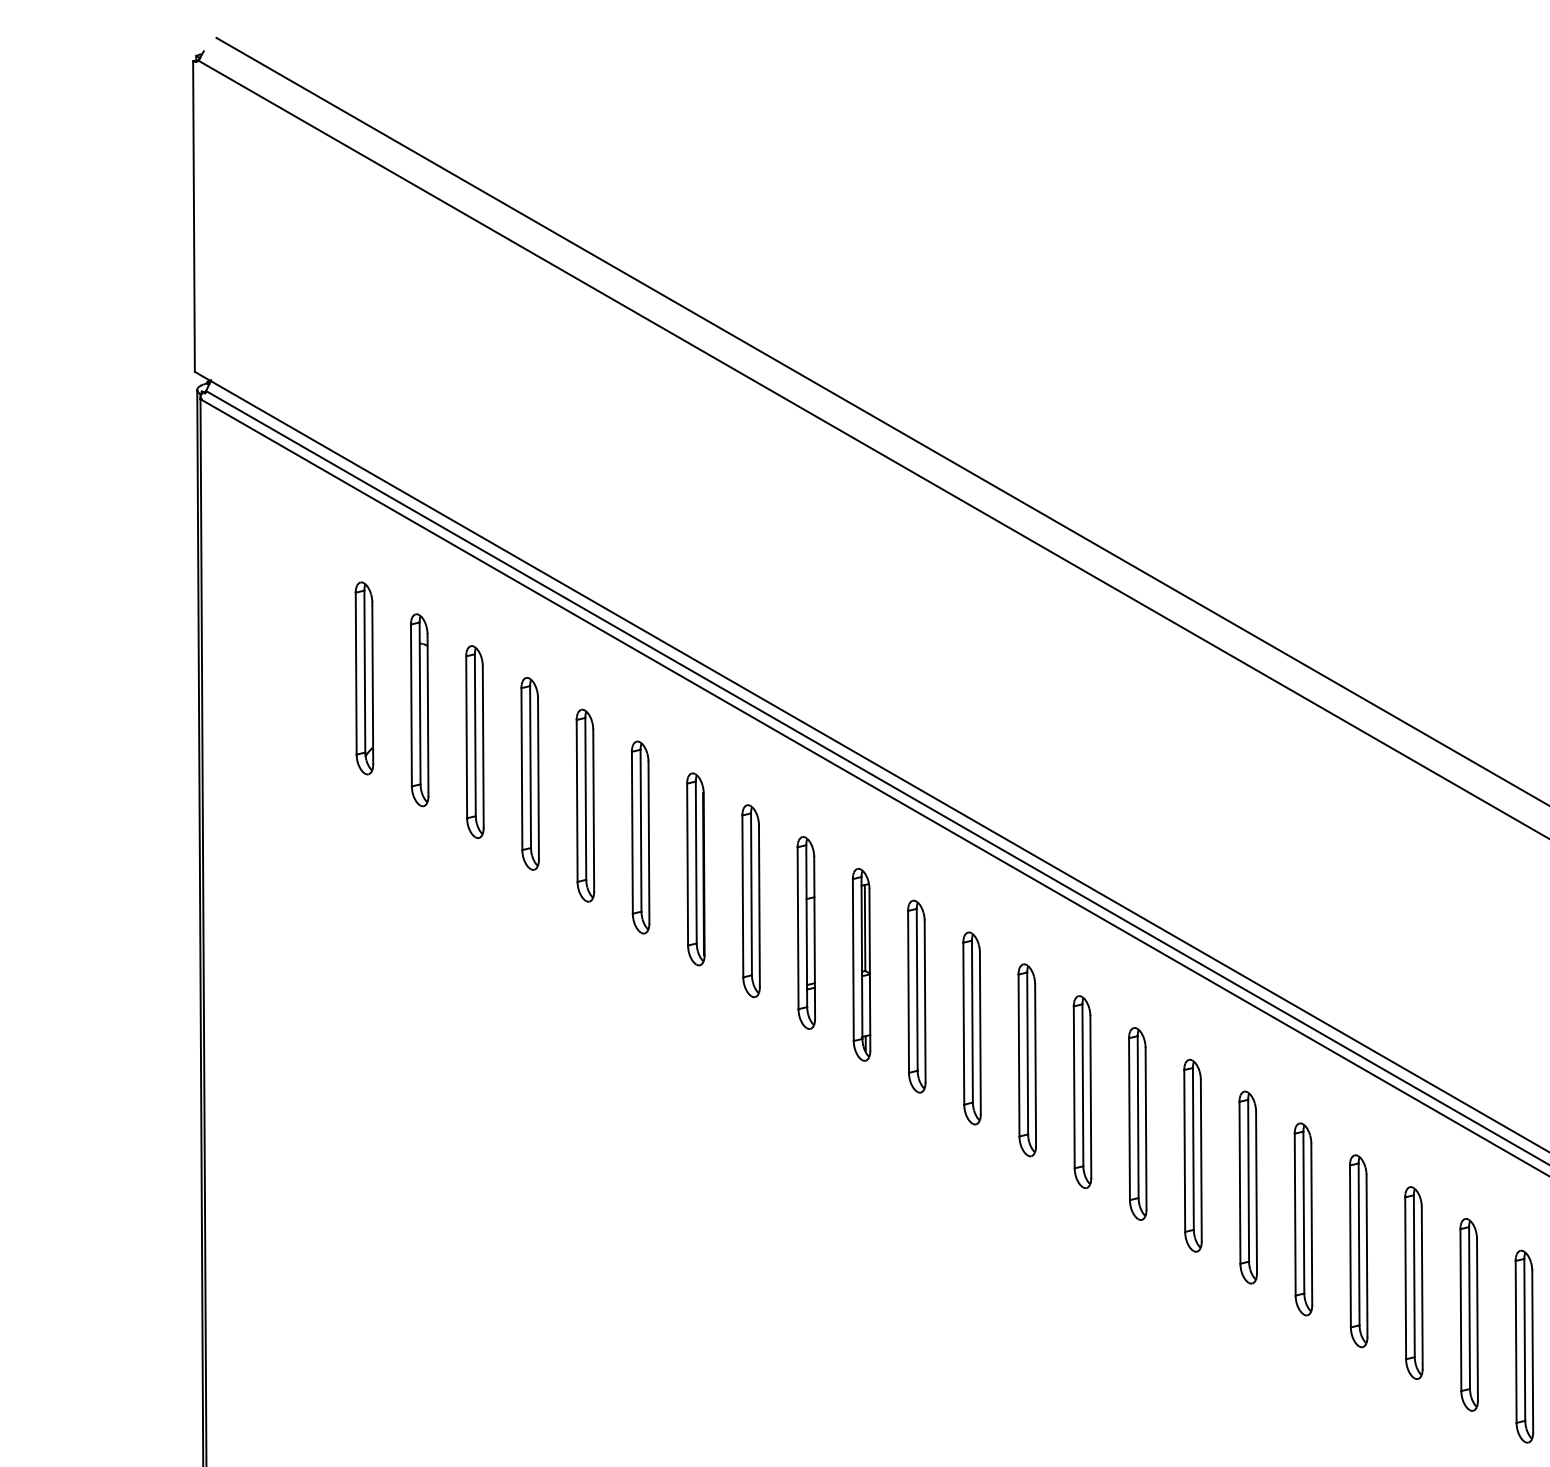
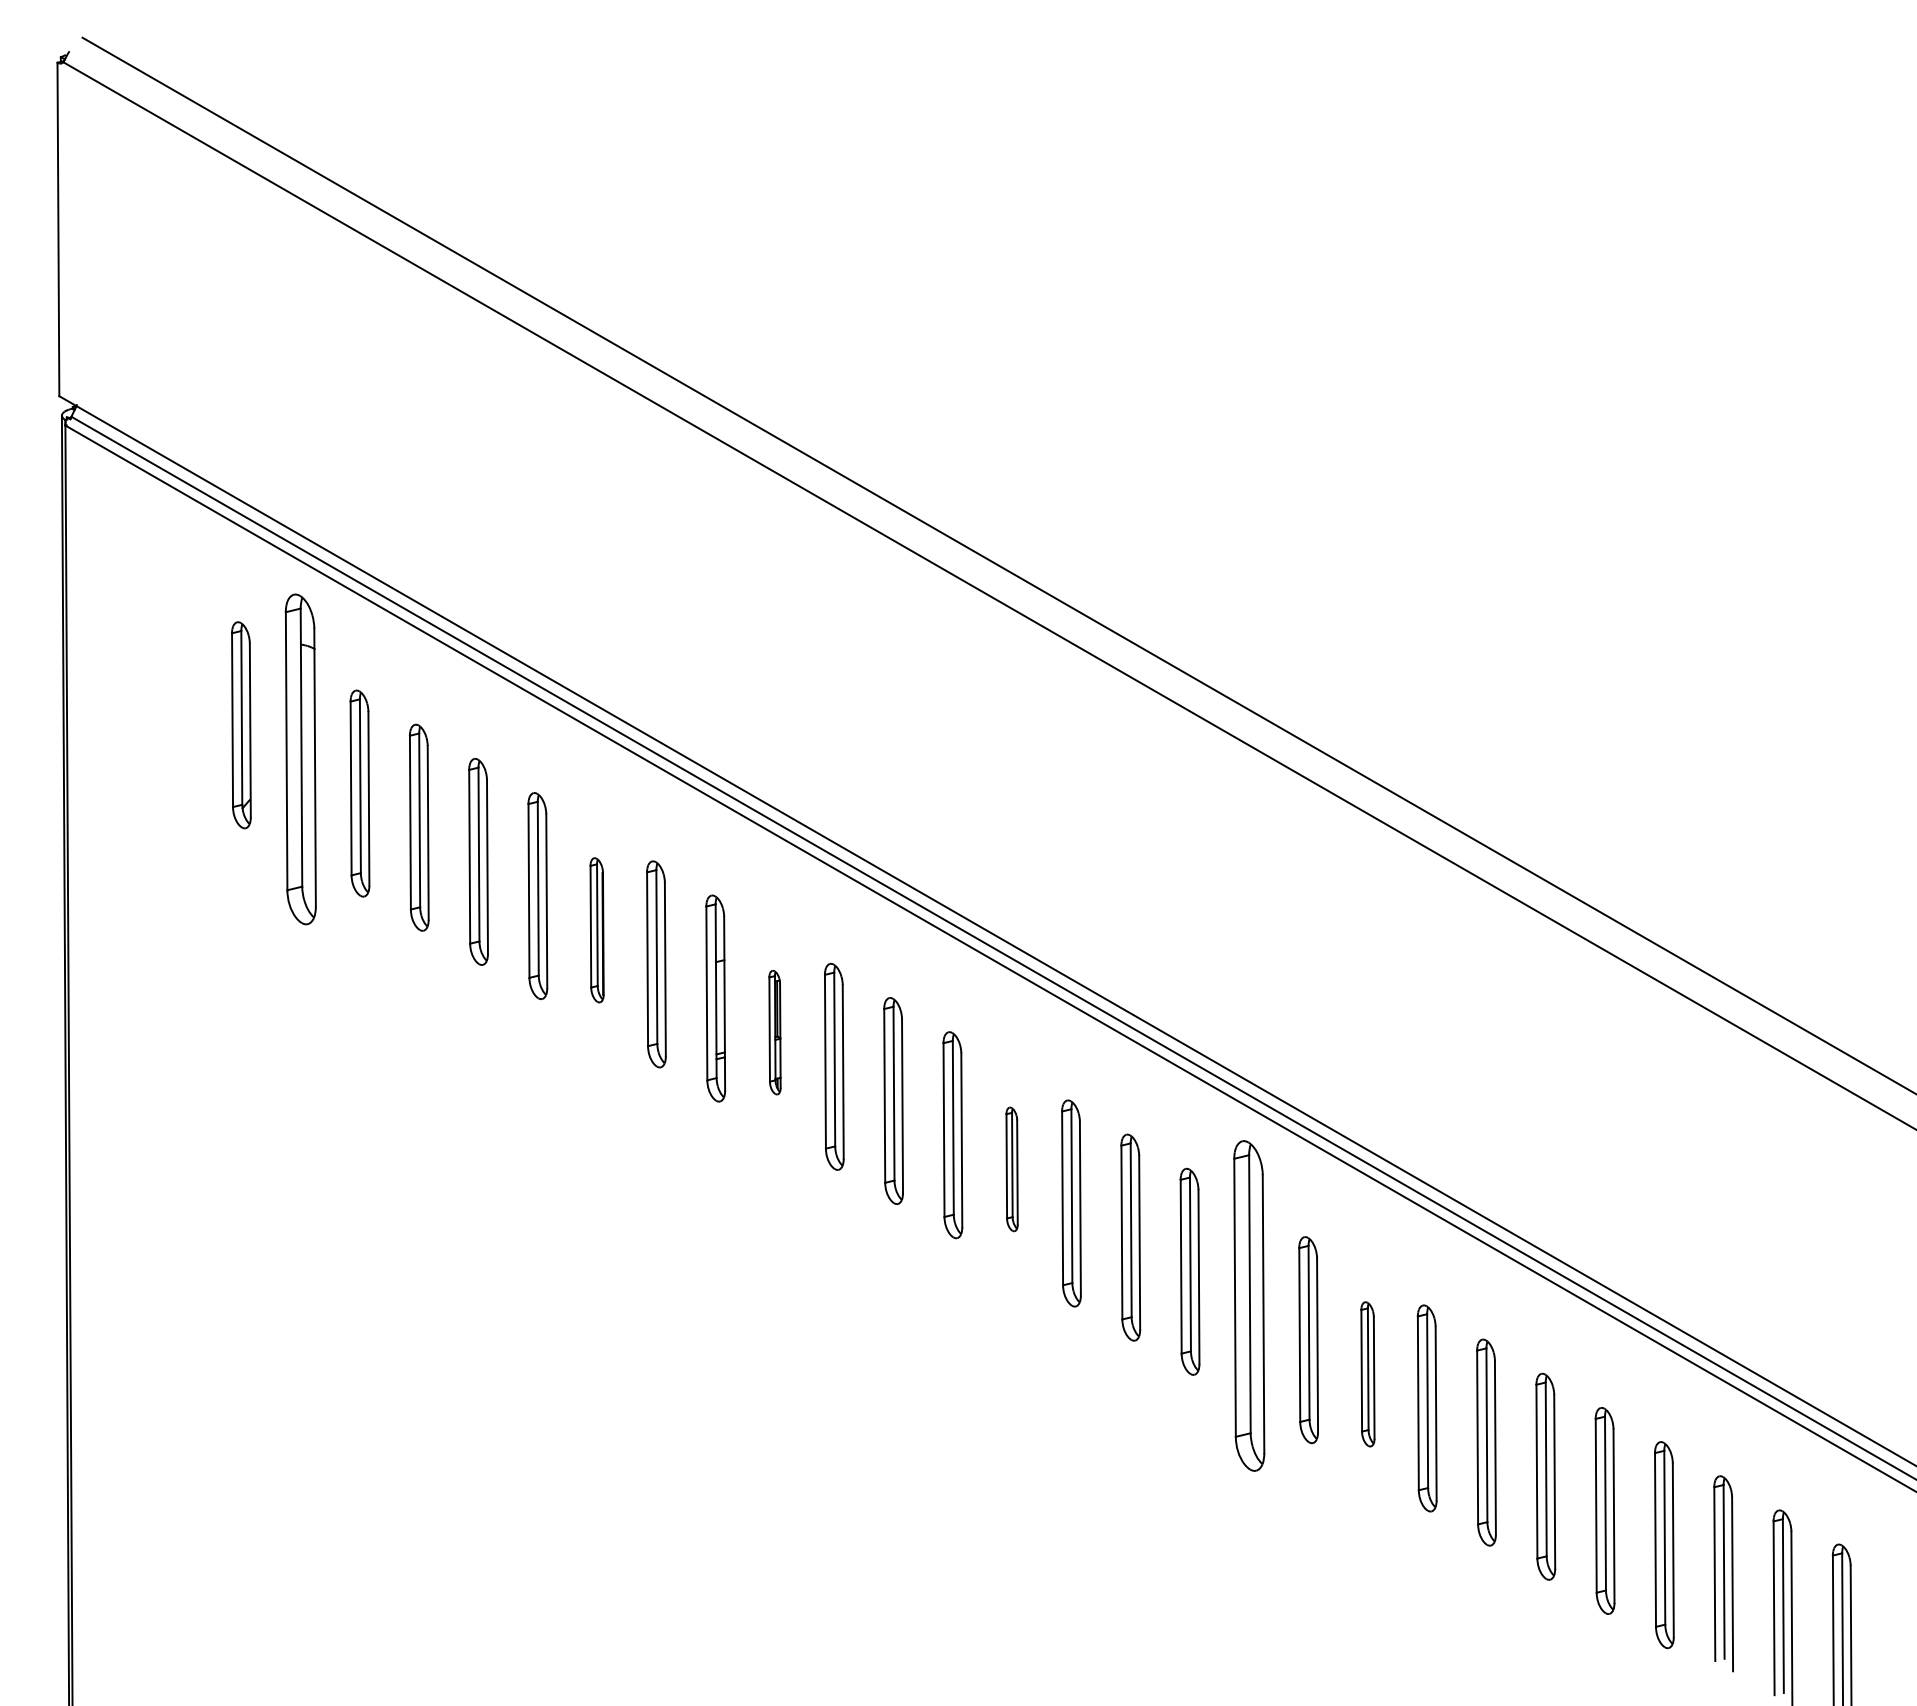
part: (419, 710) -> (300, 759), size x1.6
part: (695, 869) -> (596, 930), size x0.7
part: (861, 964) -> (774, 1032), size x0.6
part: (1081, 1092) -> (1011, 1169), size x0.6
part: (1303, 1218) -> (1249, 1305), size x1.6
part: (1413, 1283) -> (1367, 1374), size x0.7

